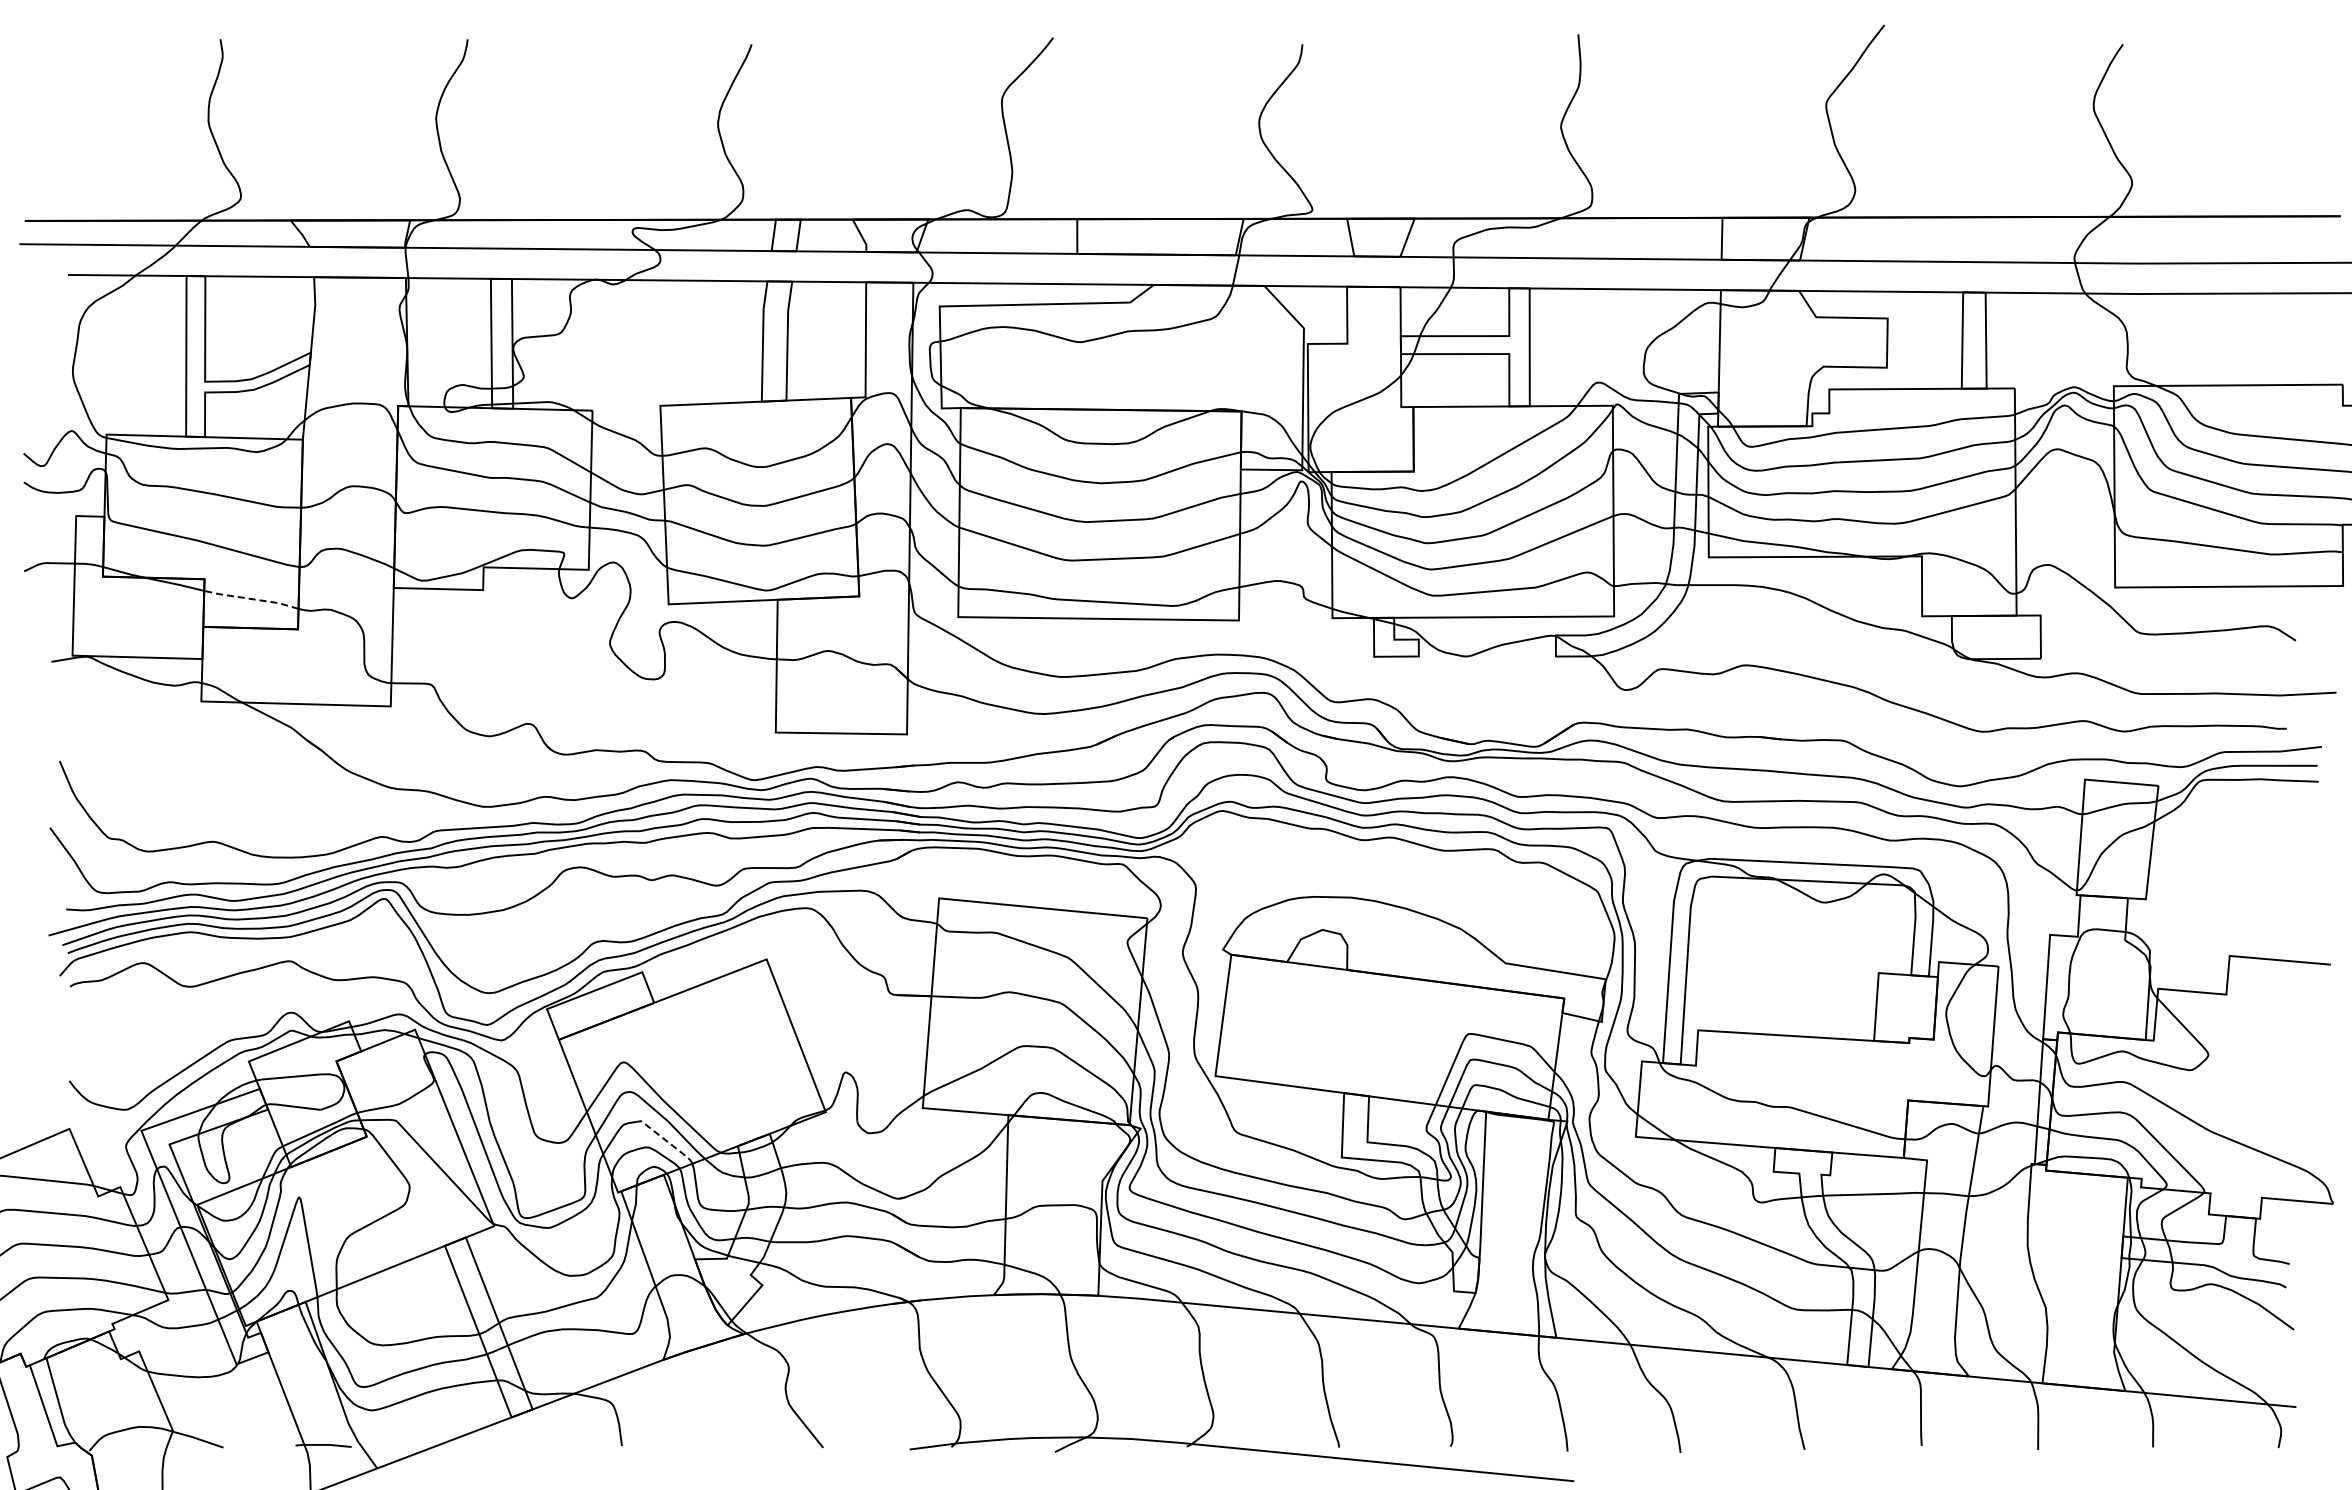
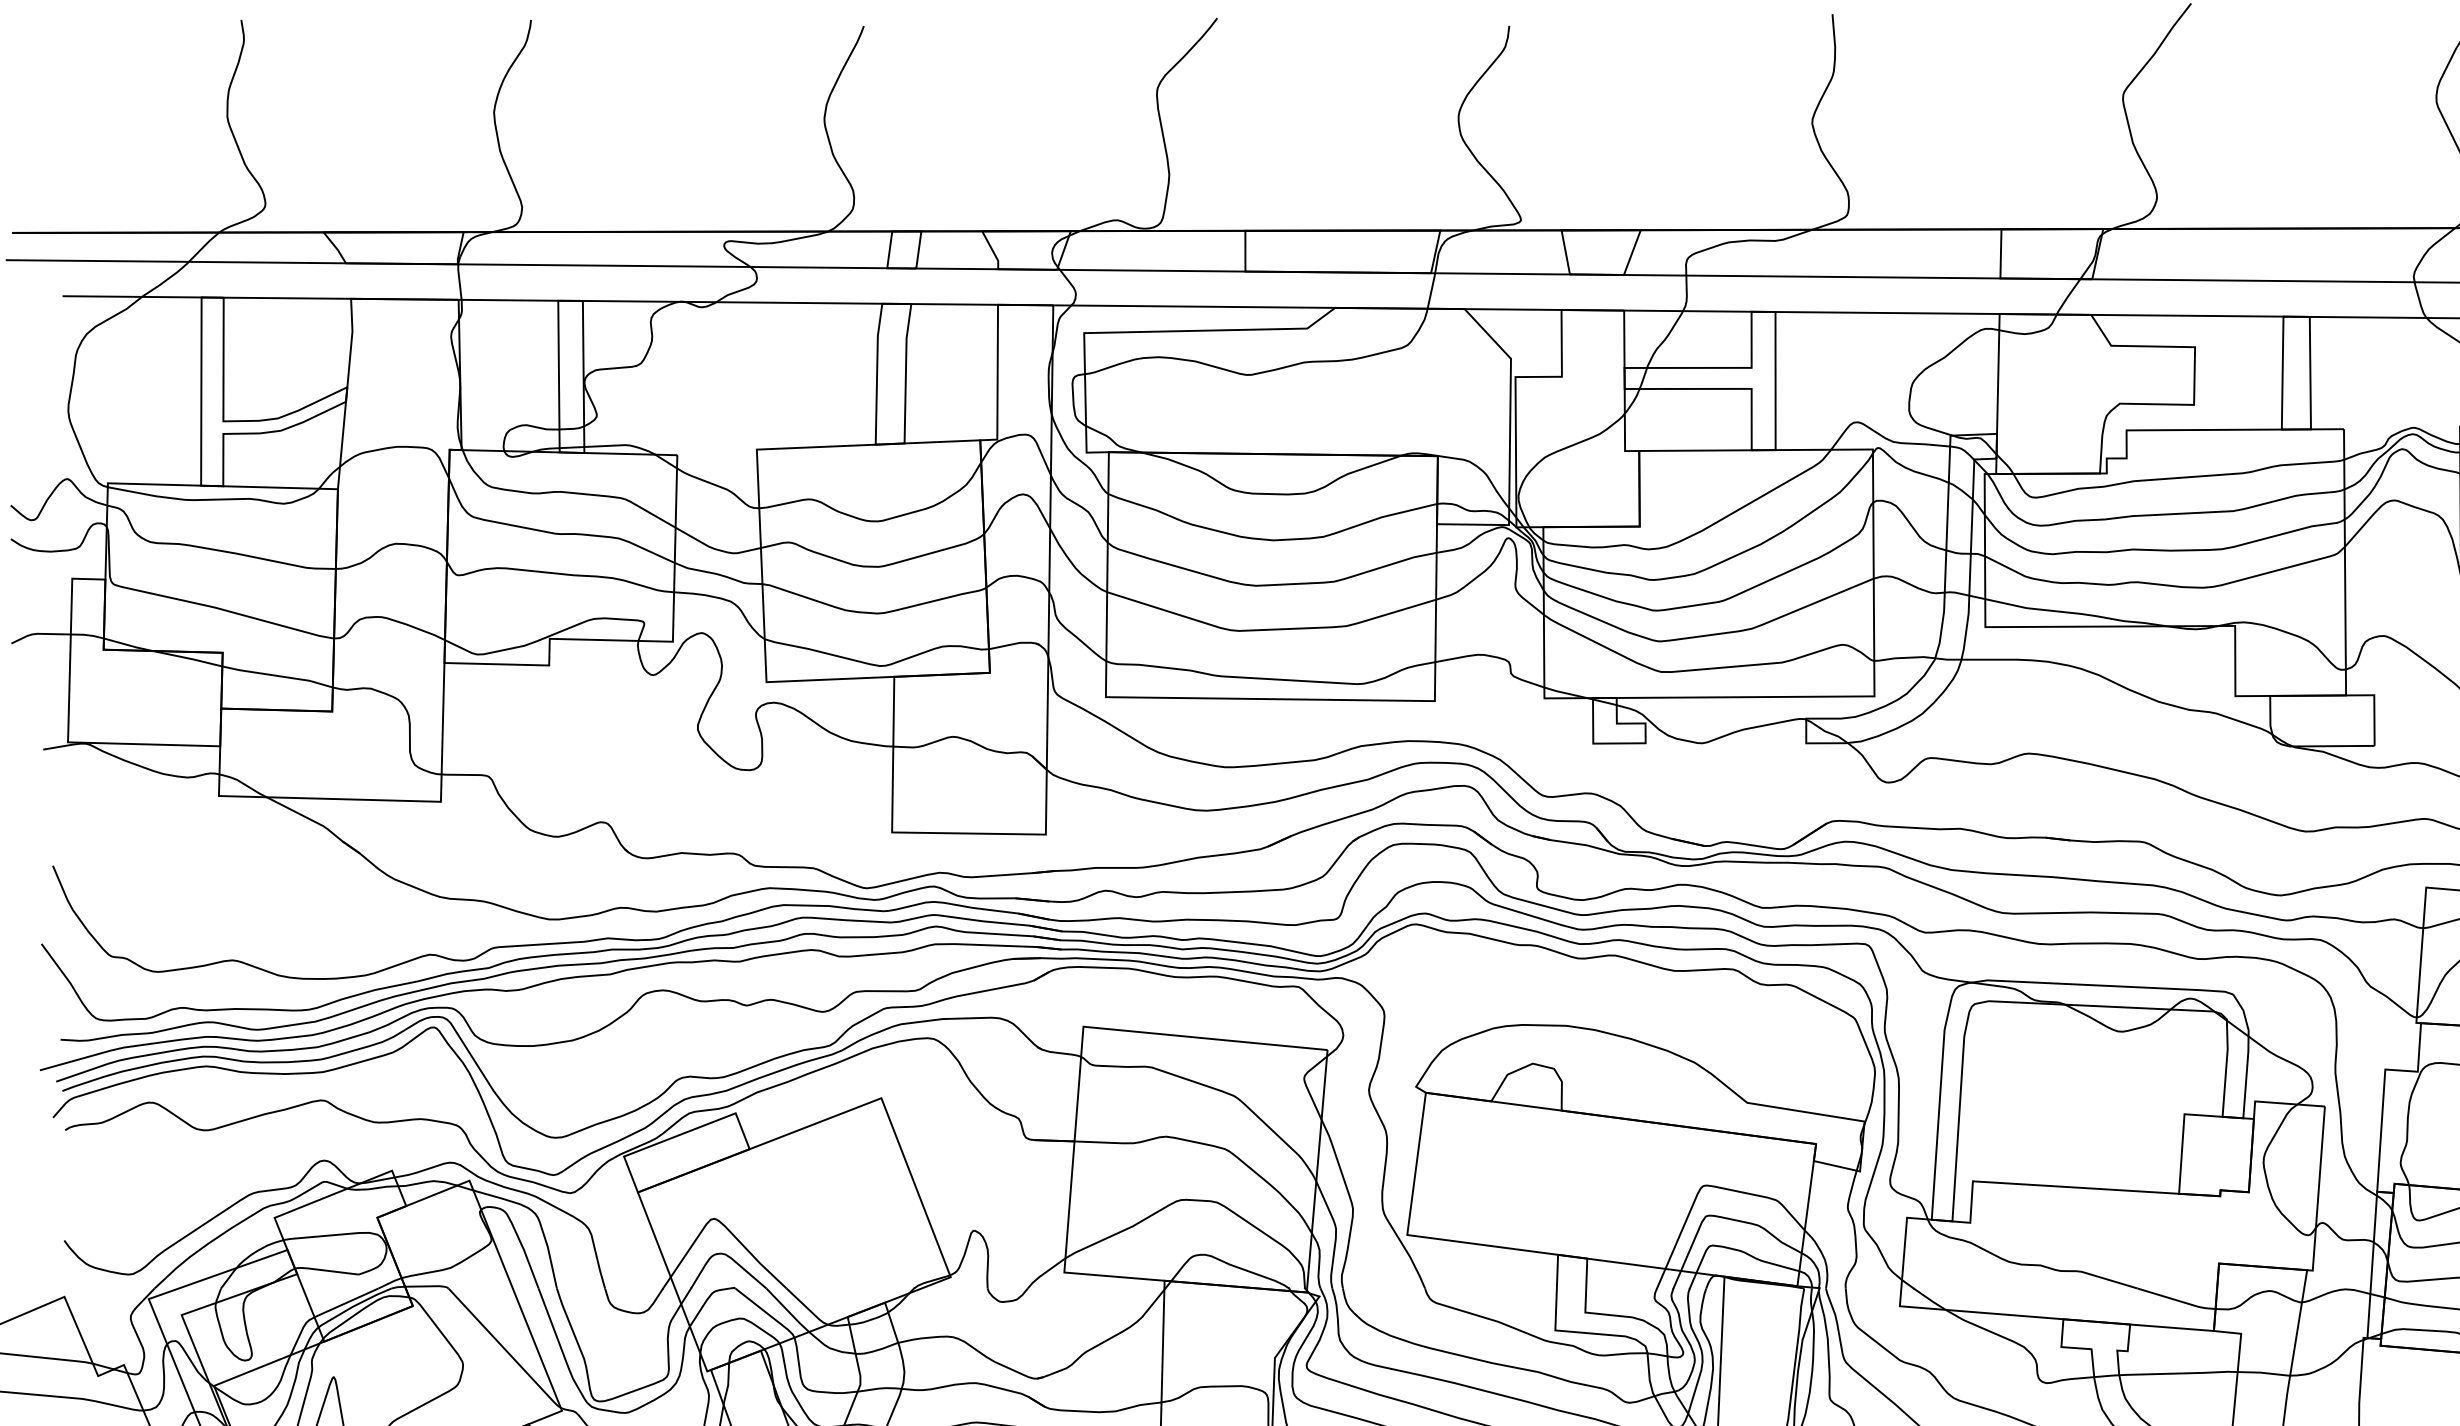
line: (251, 598) -> (277, 675), dashed -> solid
line: (668, 1142) -> (766, 1312), dashed -> solid

